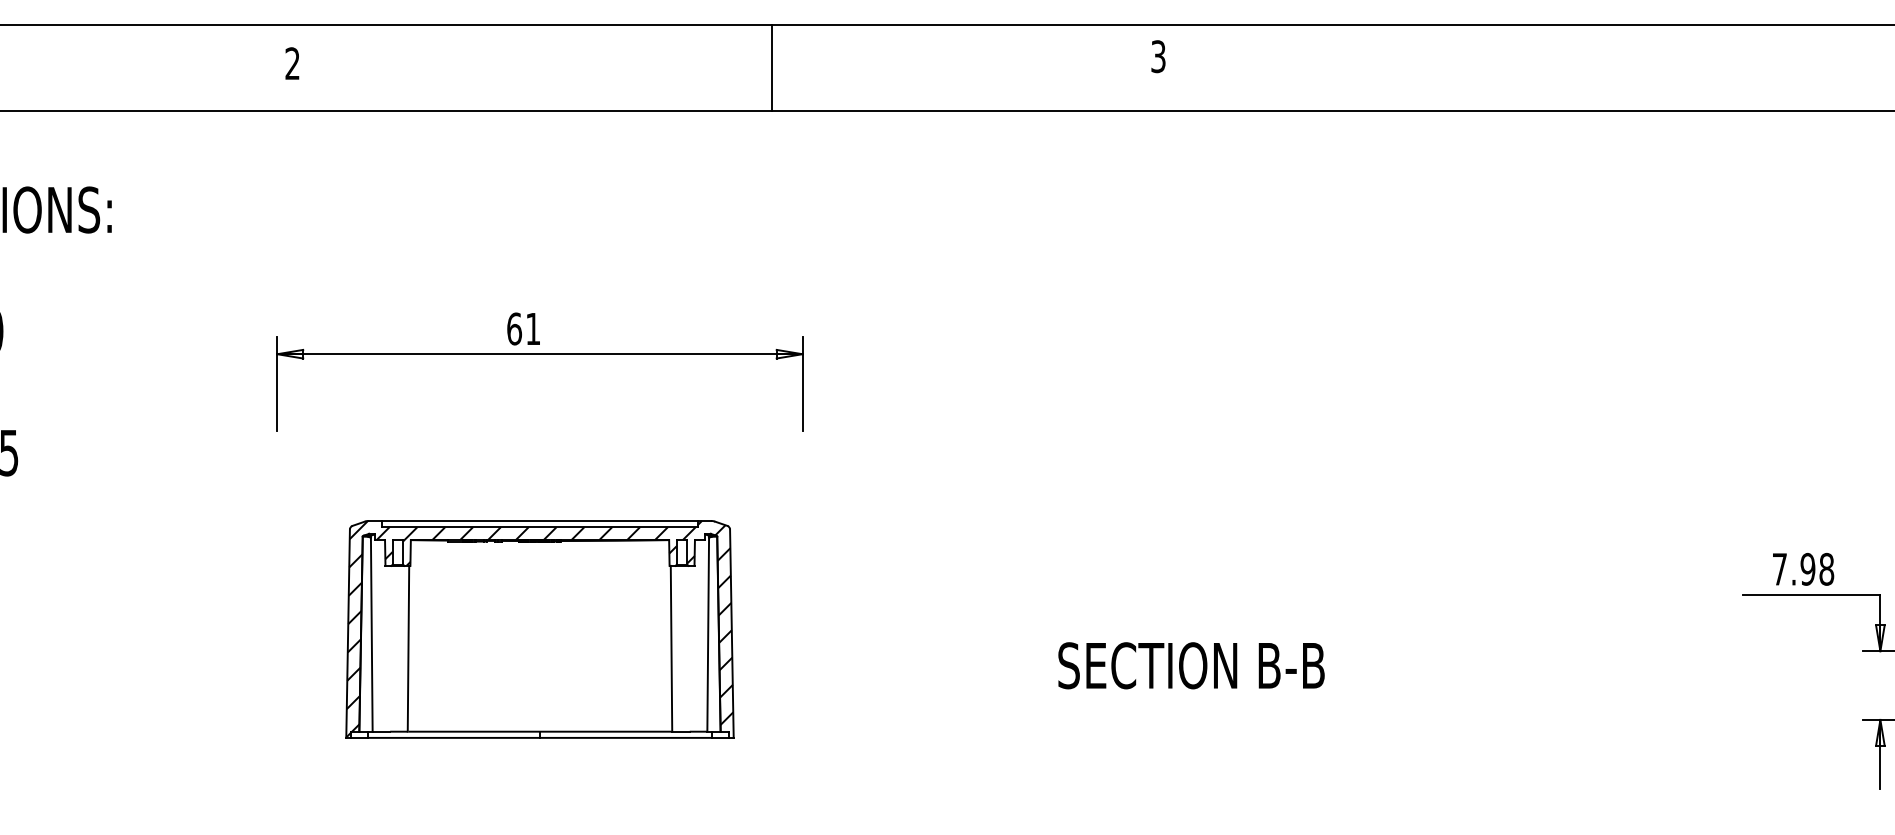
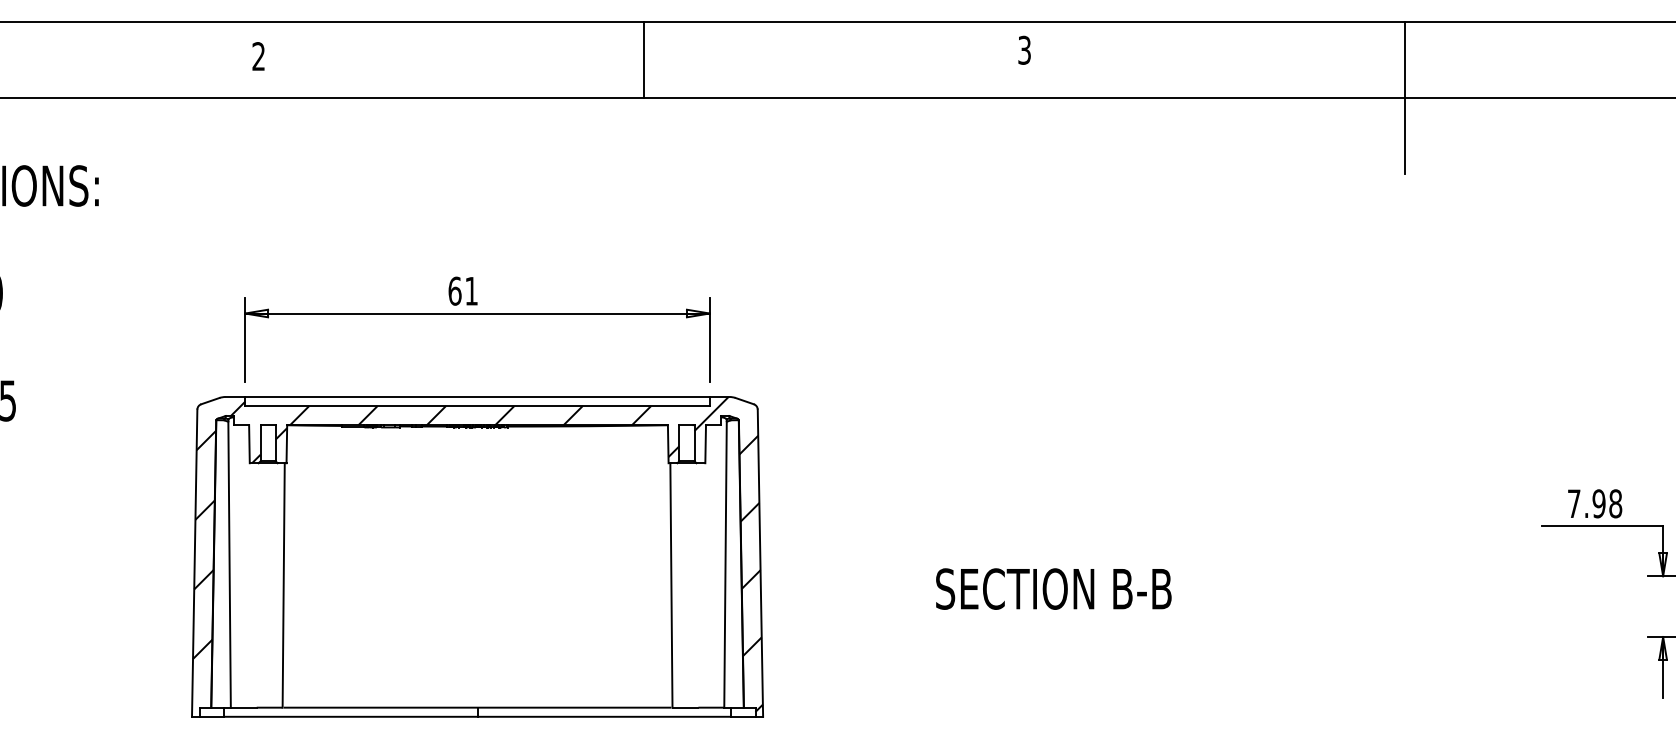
line: (772, 67) -> (644, 59), moved
line: (1589, 110) -> (1405, 97), added
part: (539, 629) -> (477, 557), size x1.67

